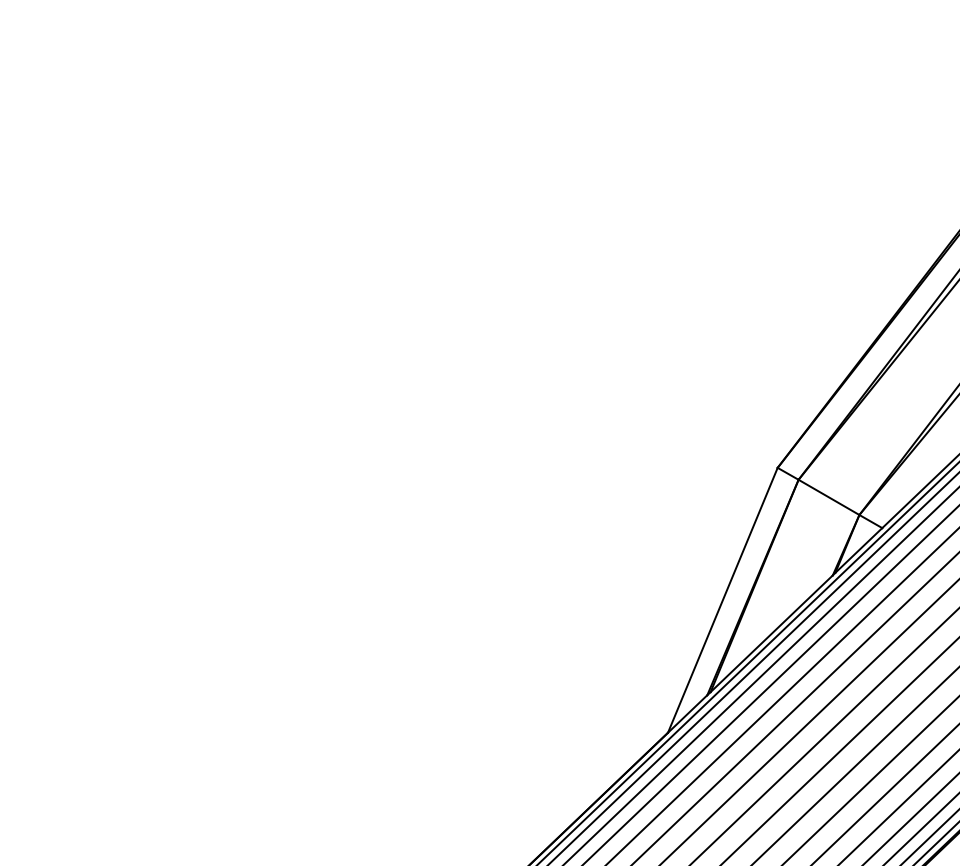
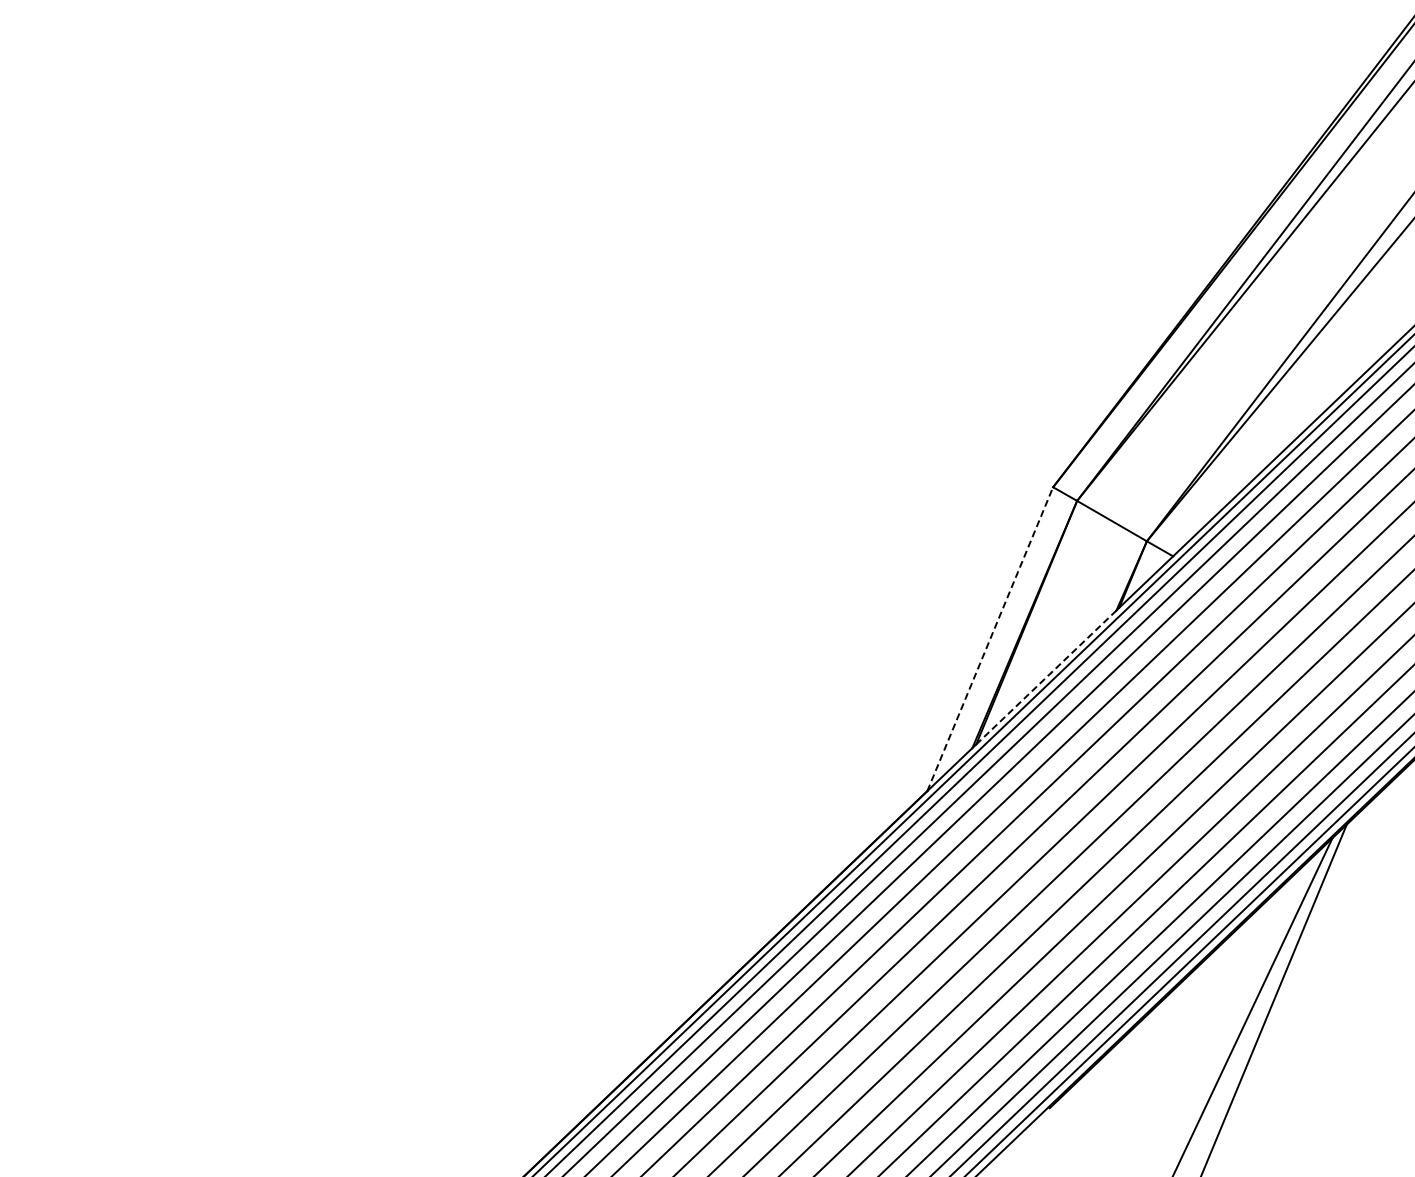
line: (723, 599) -> (990, 638), solid -> dashed
line: (771, 633) -> (1046, 677), solid -> dashed

